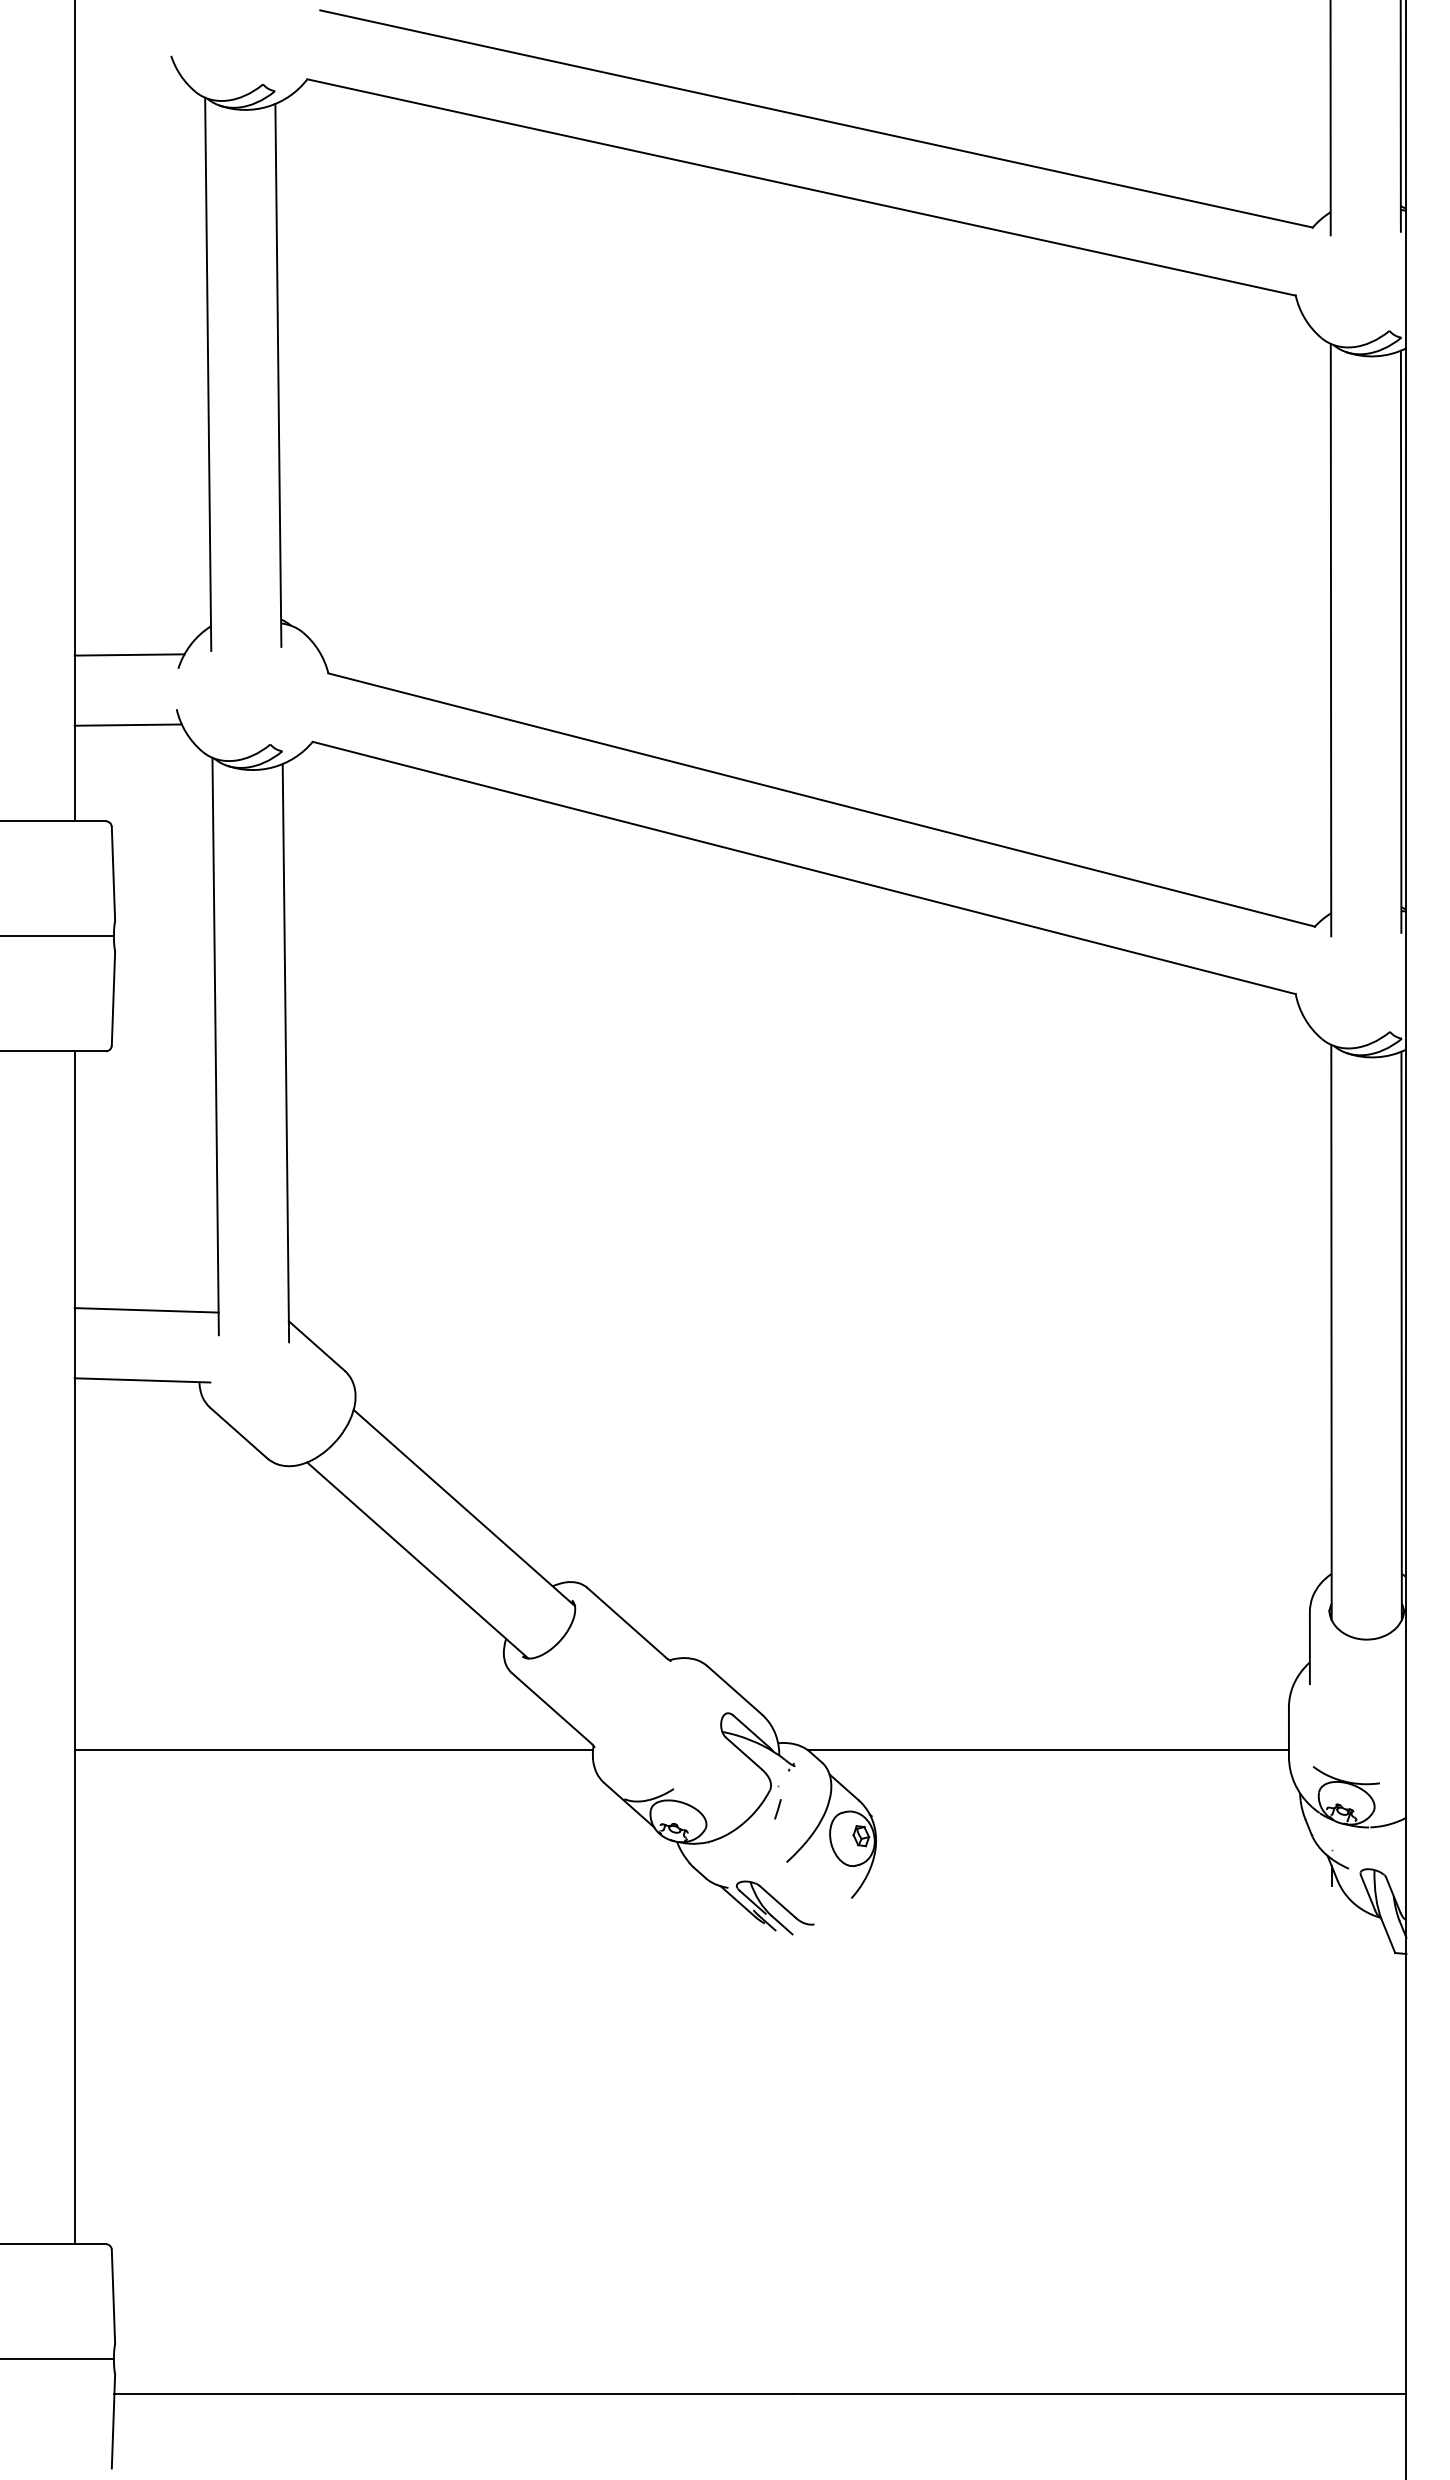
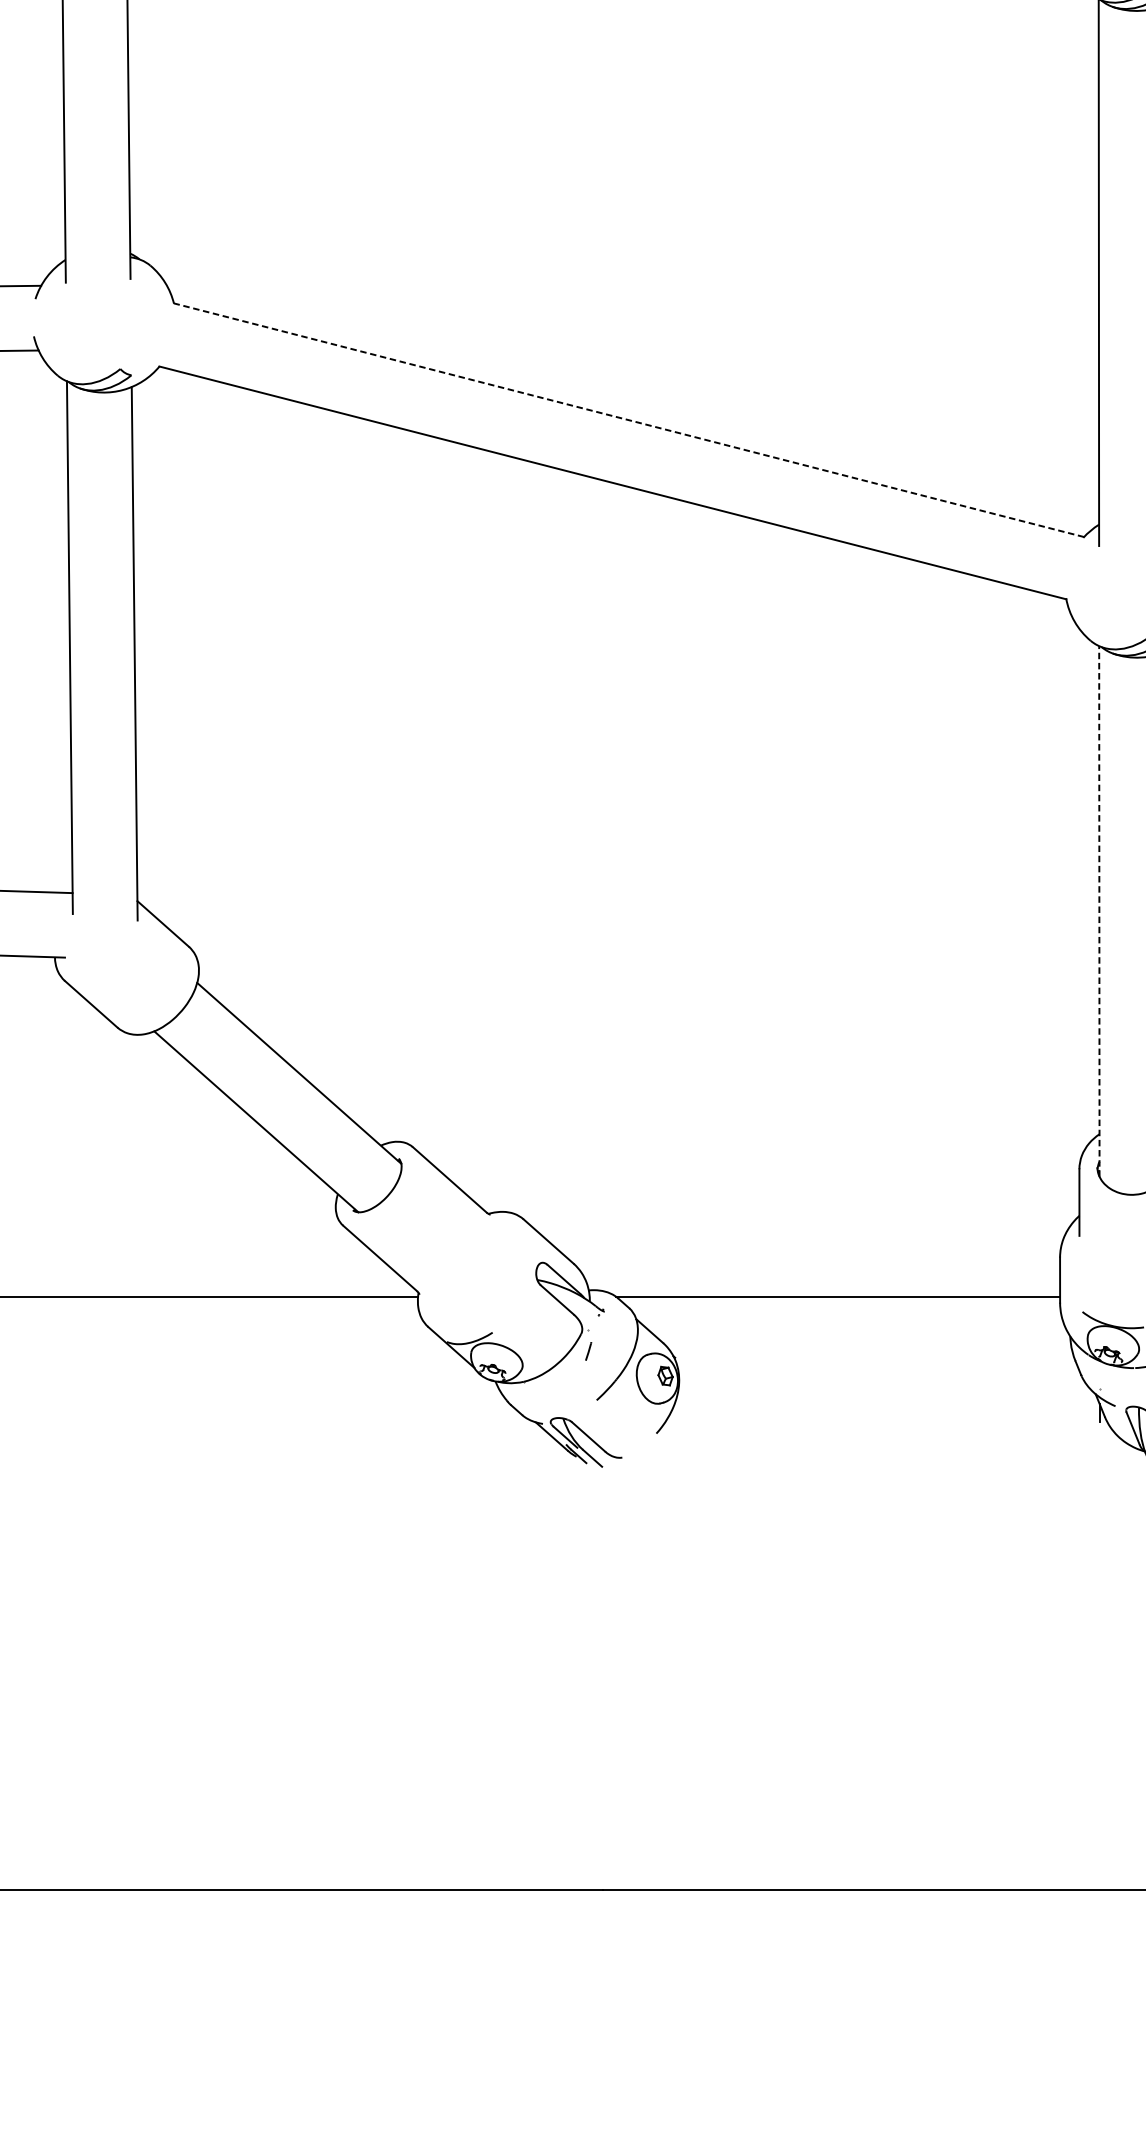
line: (821, 799) -> (628, 419), solid -> dashed
line: (1331, 1332) -> (1099, 911), solid -> dashed

